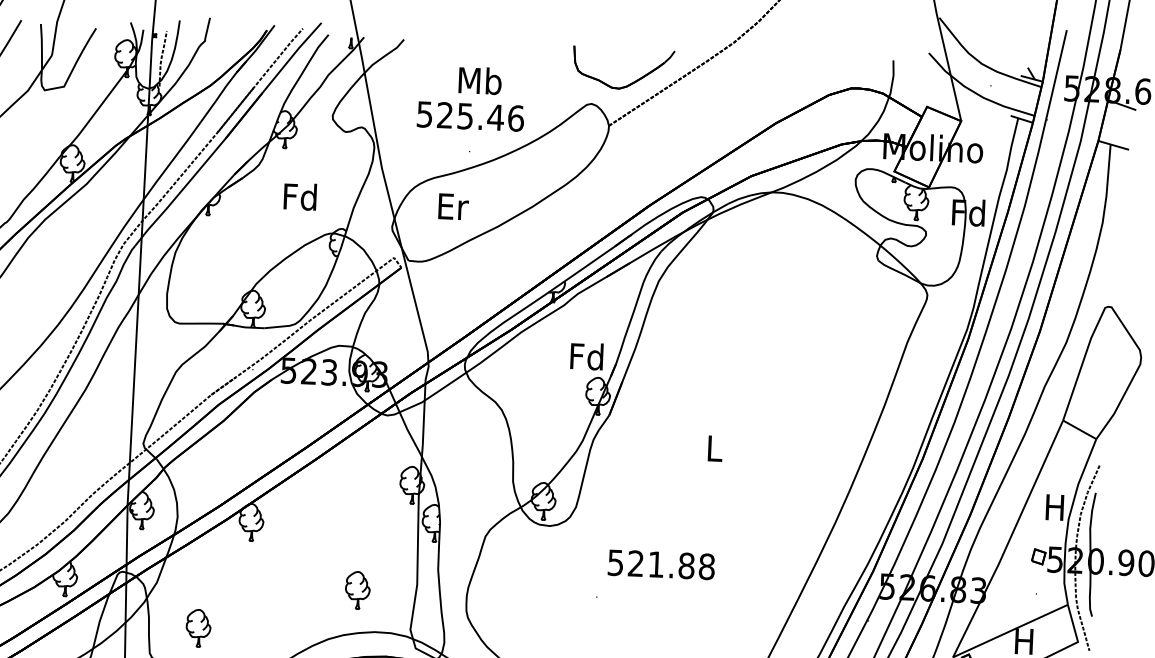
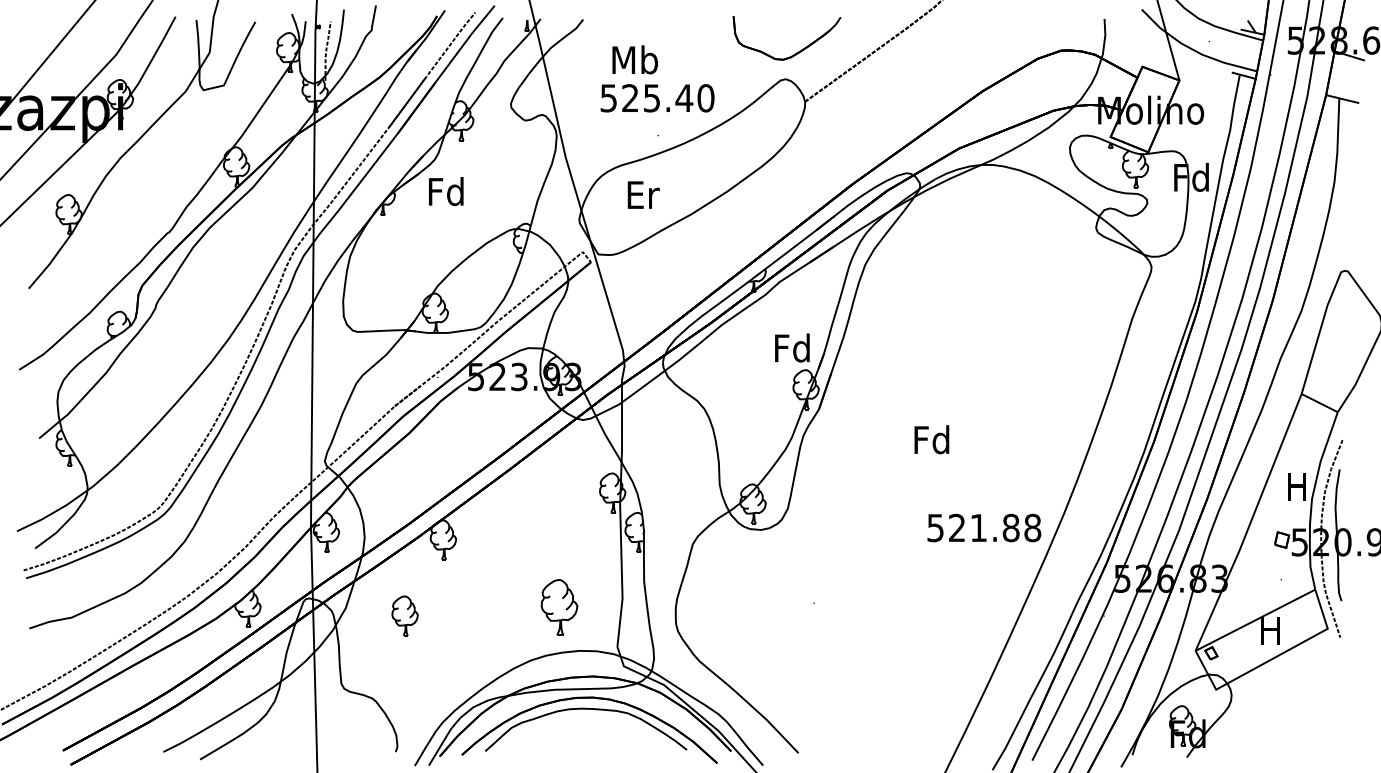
text: (479, 80) -> (634, 59), moved
part: (631, 82) -> (796, 52), moved
text: (515, 118) -> (705, 98), 525.46 -> 525.40
text: (300, 196) -> (446, 191), moved
text: (713, 448) -> (931, 439), L -> Fd
text: (661, 564) -> (984, 527), moved
part: (357, 589) -> (559, 606), size x1.4
part: (198, 627) -> (404, 615), moved

